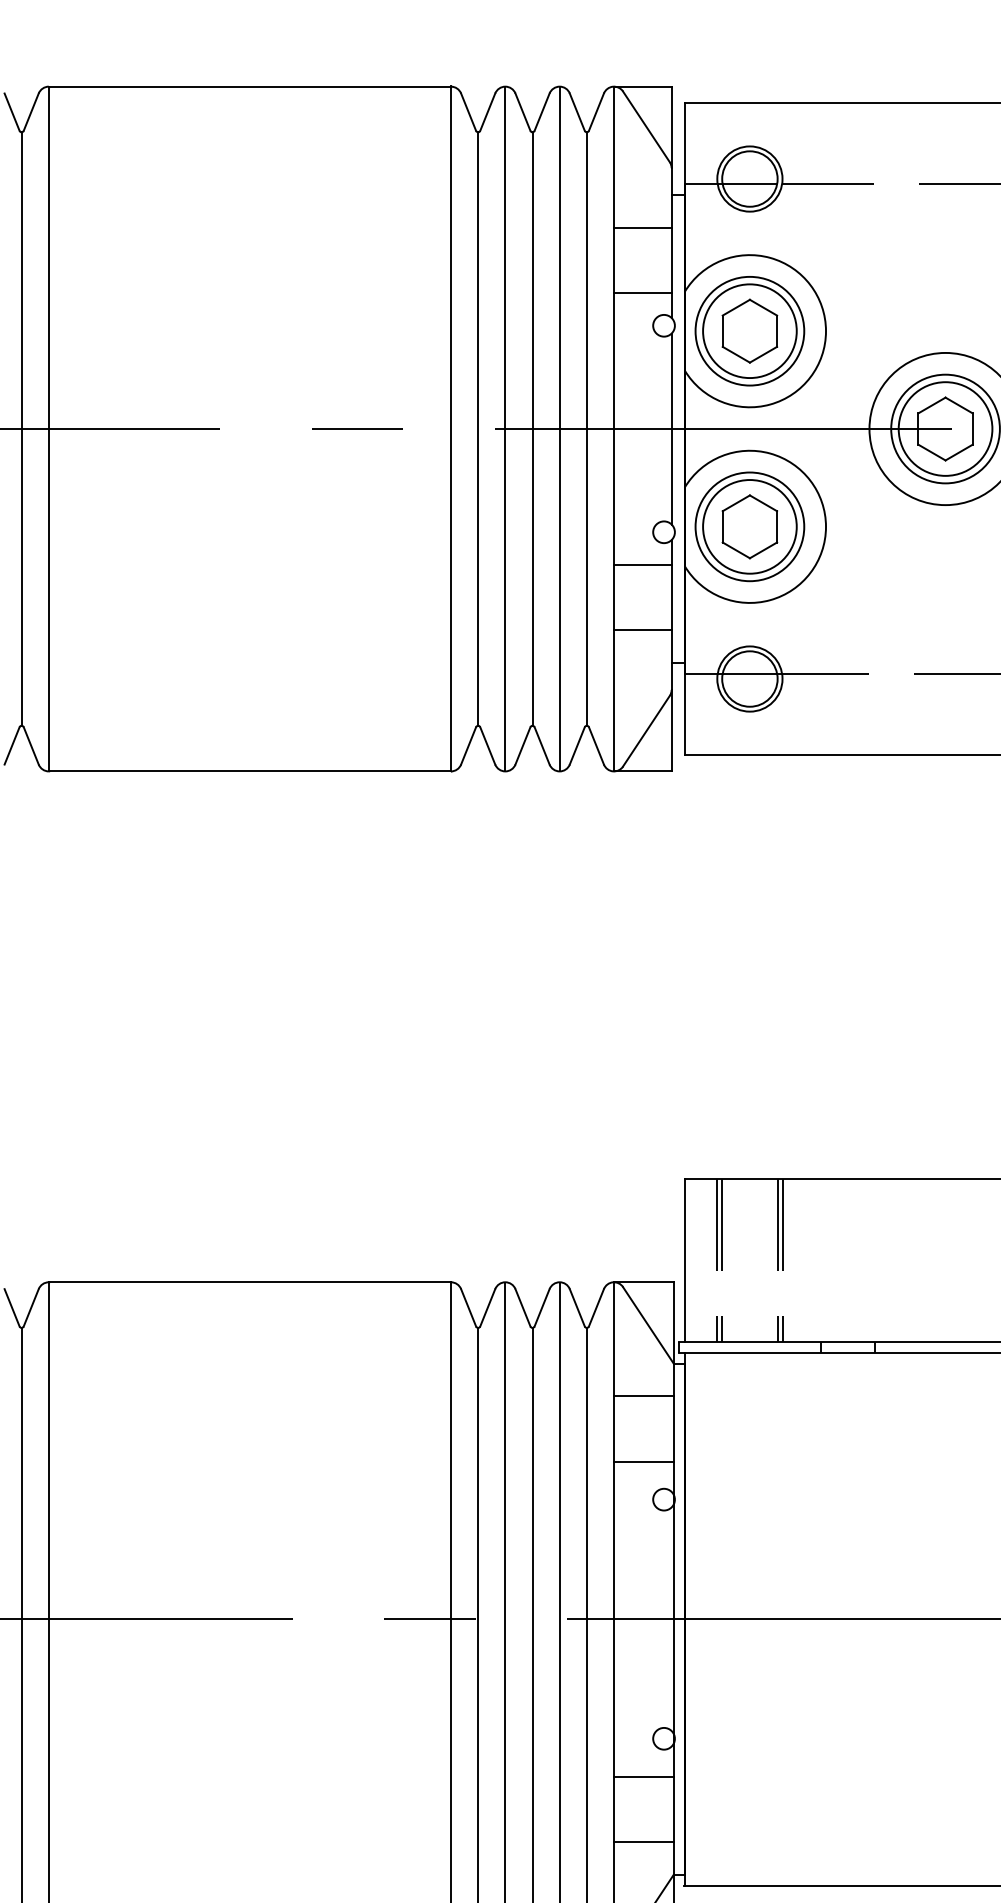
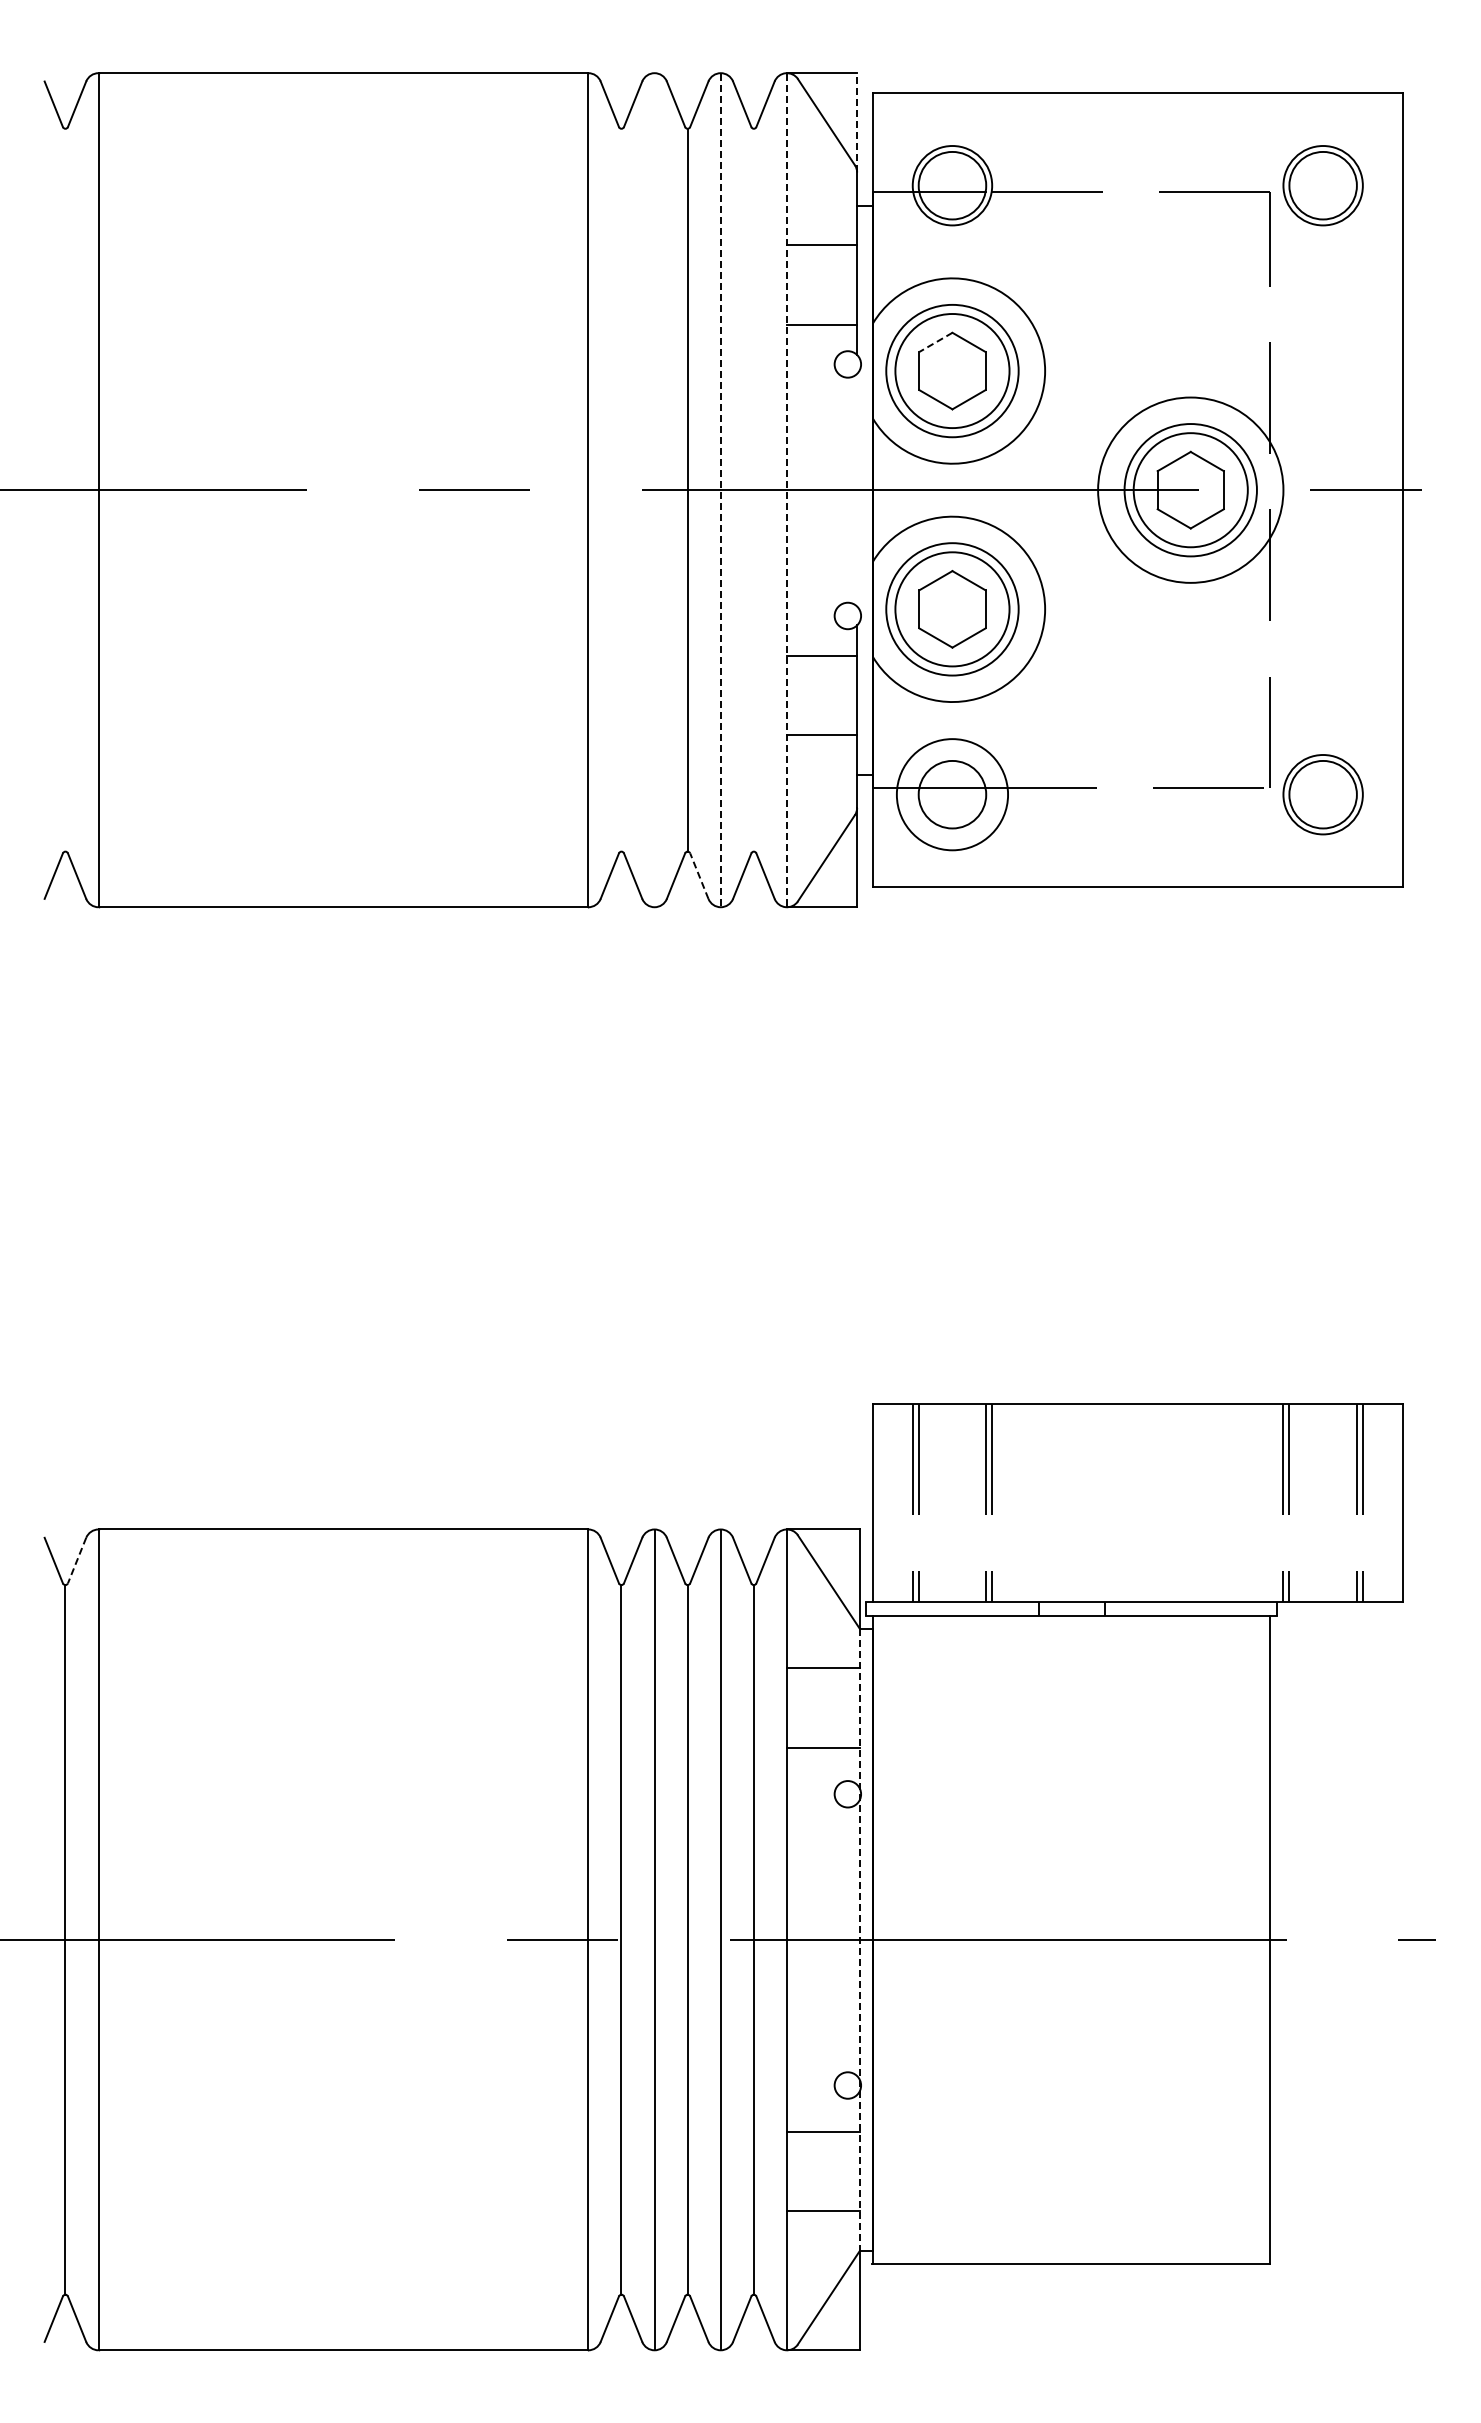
line: (671, 127) -> (857, 122), solid -> dashed
line: (735, 307) -> (935, 342), solid -> dashed
line: (21, 428) -> (65, 489), removed
line: (478, 428) -> (621, 489), removed
line: (586, 428) -> (753, 489), removed
line: (671, 428) -> (857, 489), removed
line: (505, 429) -> (654, 490), removed
line: (559, 429) -> (720, 490), solid -> dashed
line: (613, 429) -> (786, 490), solid -> dashed
circle: (749, 678) -> (952, 794), size x1.4
line: (542, 746) -> (699, 876), solid -> dashed
line: (31, 1307) -> (77, 1560), solid -> dashed
line: (673, 1619) -> (859, 1940), solid -> dashed

